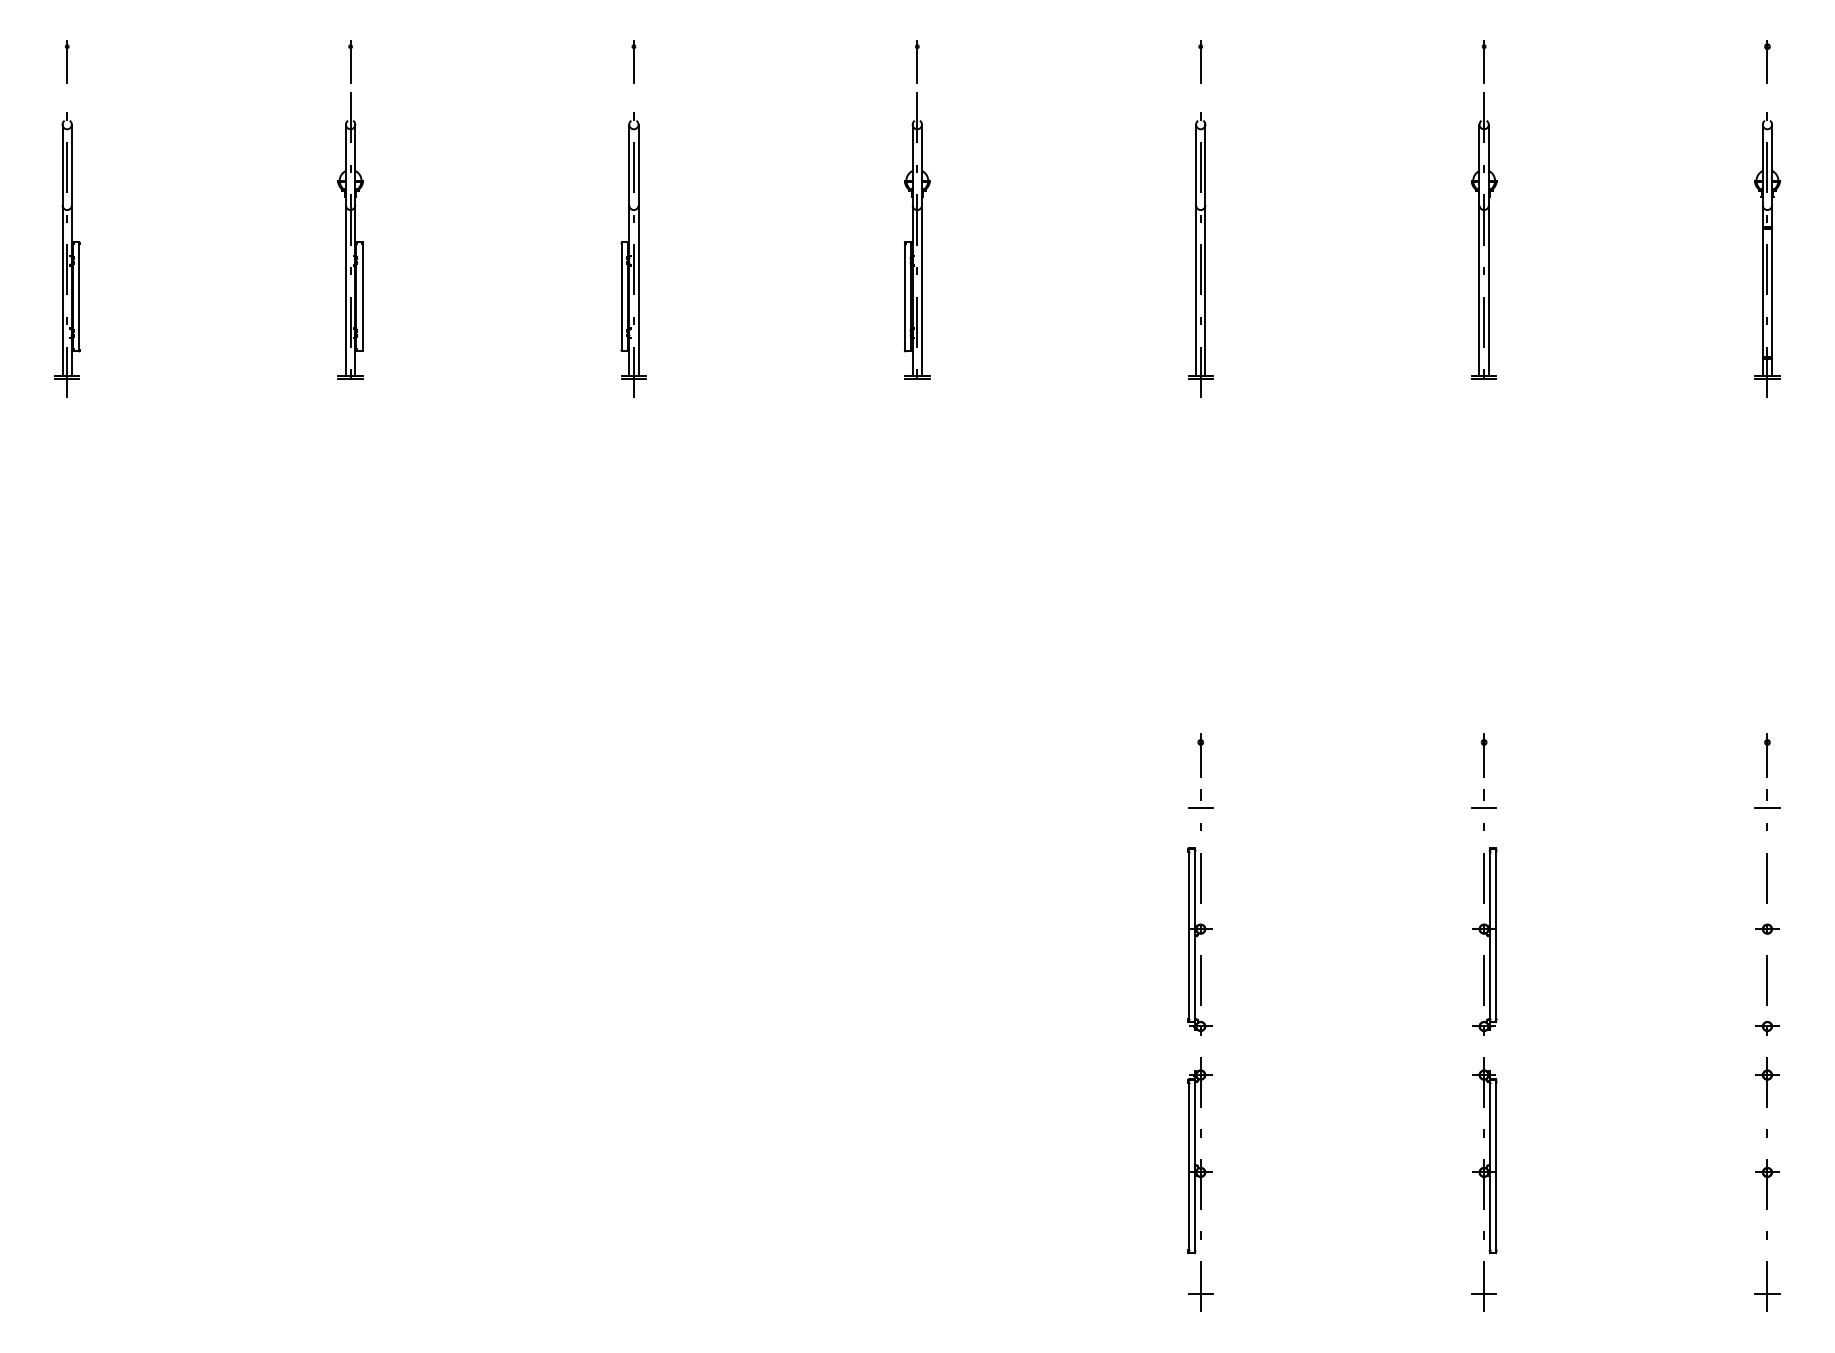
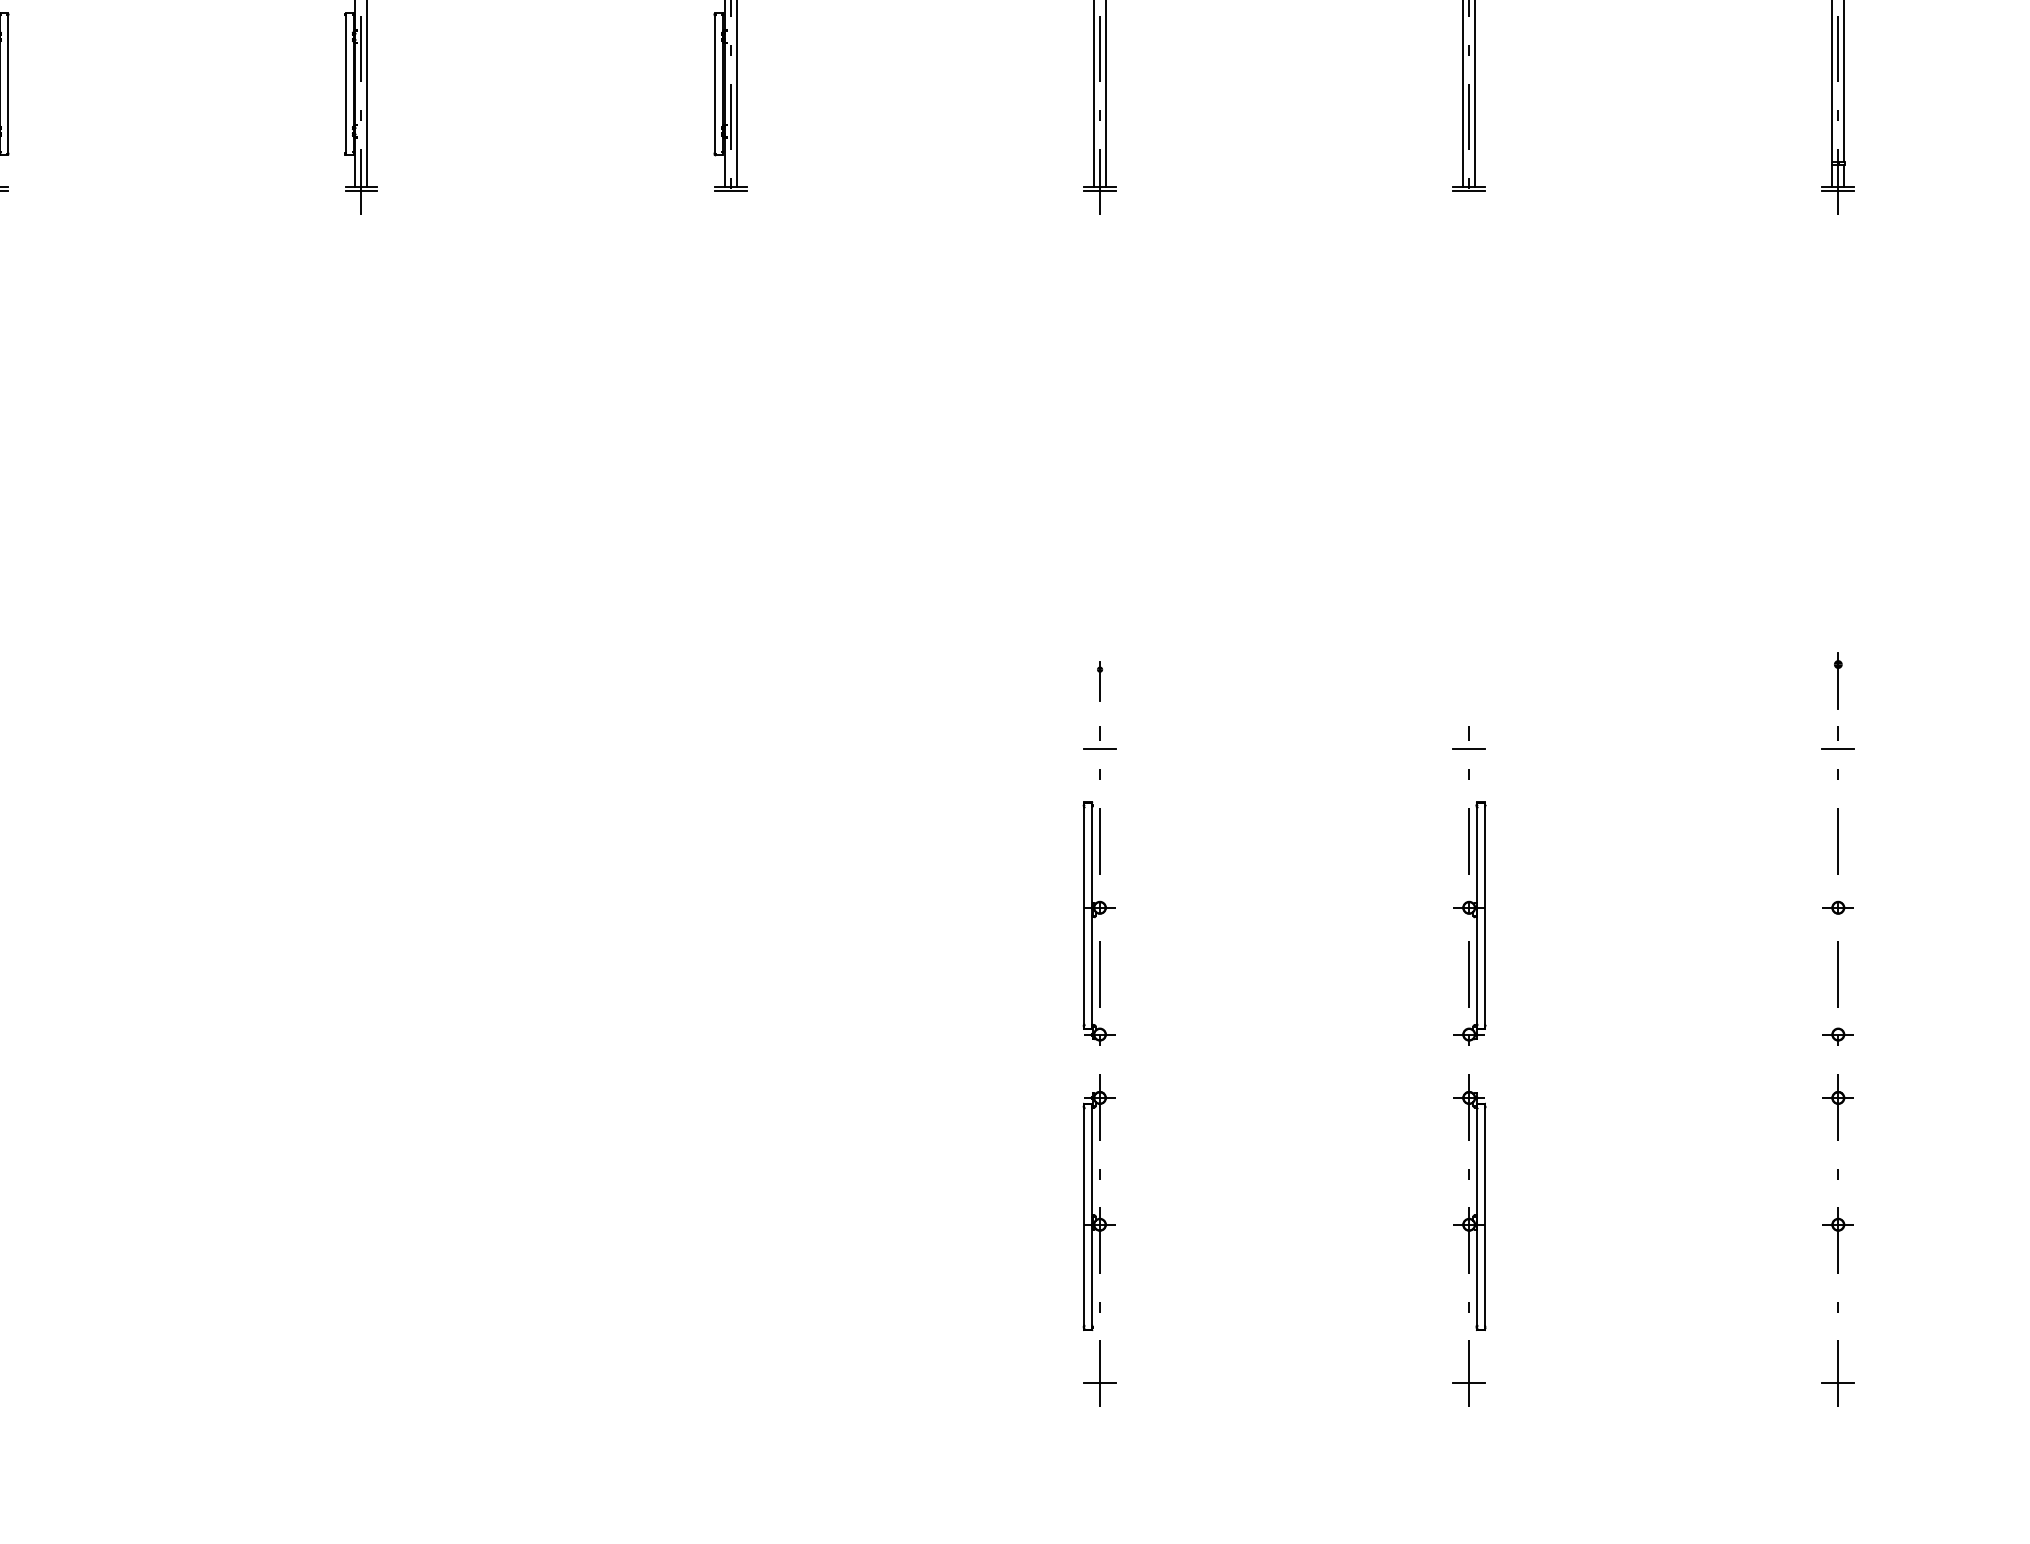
part: (1200, 755) -> (1099, 681), size x0.7
part: (1483, 755) -> (1468, 681), removed

